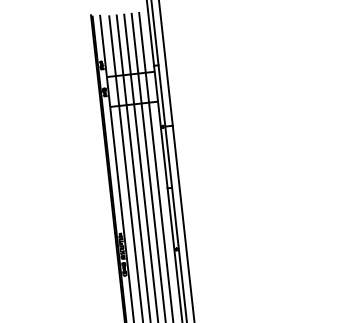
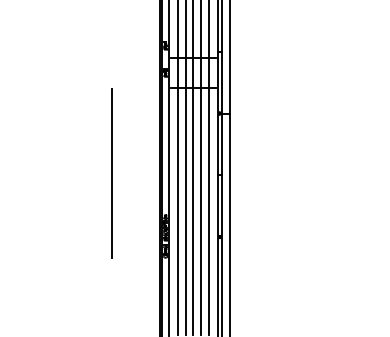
line: (63, 198) -> (112, 173), added

